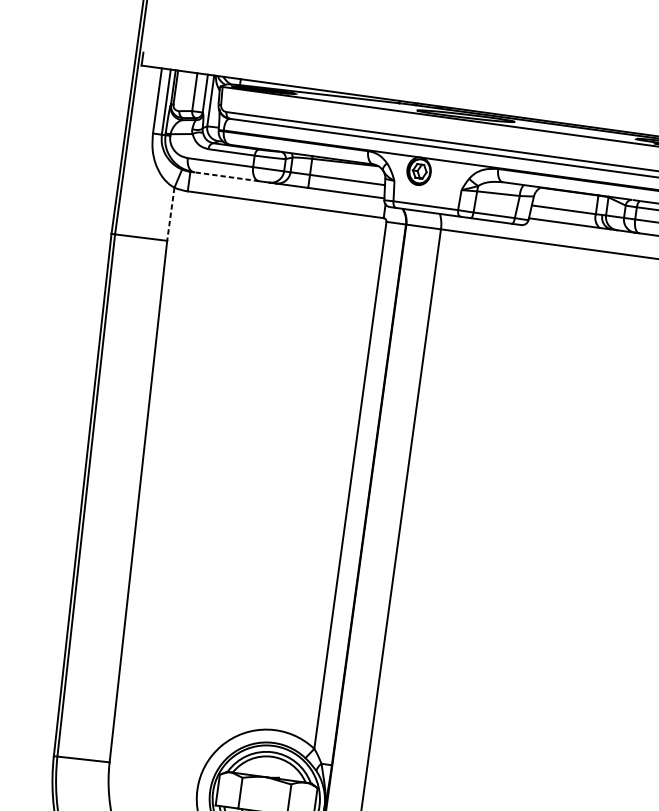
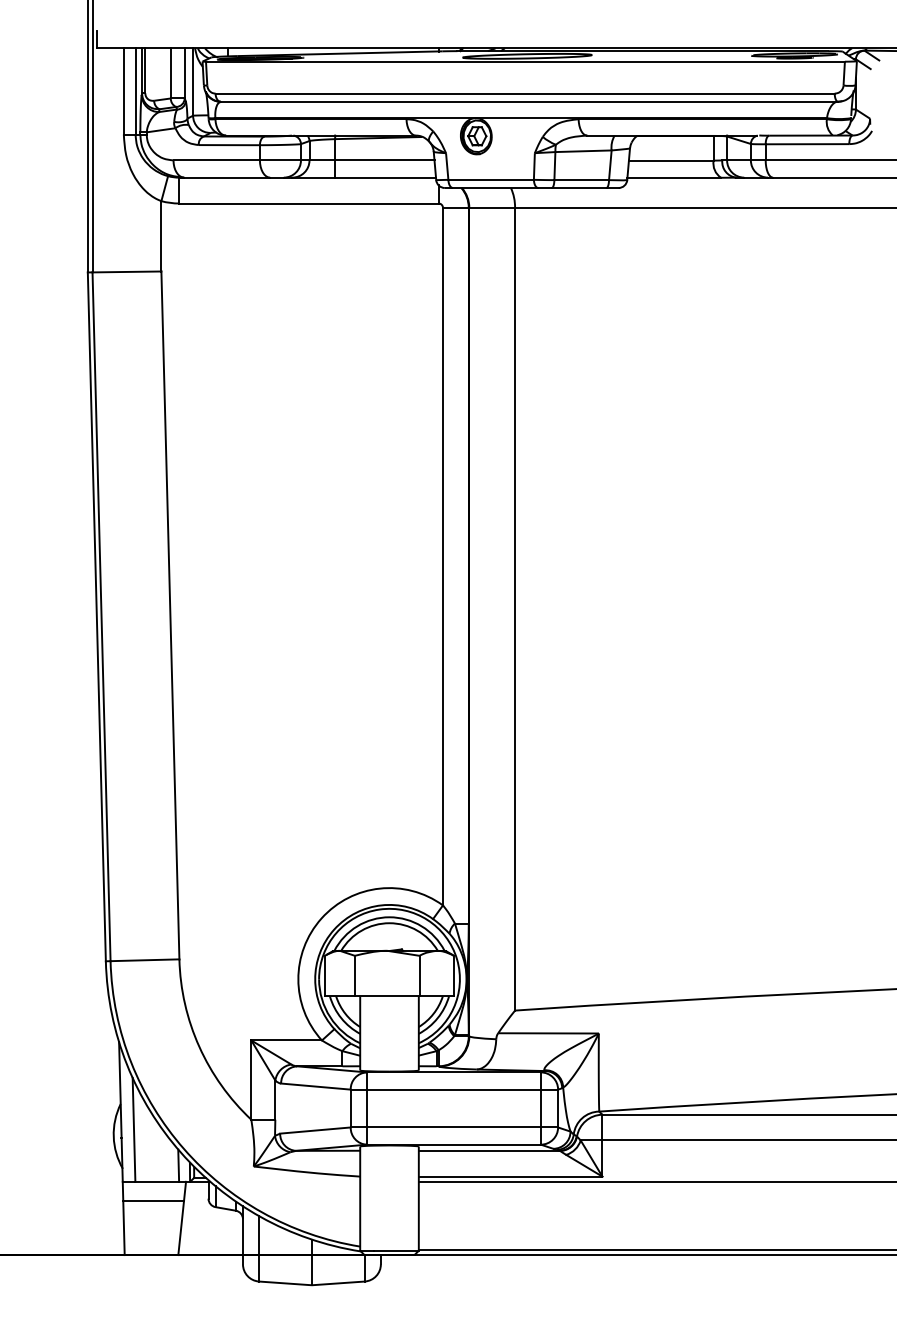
line: (226, 176) -> (227, 177), dashed -> solid
line: (170, 214) -> (161, 236), dashed -> solid

